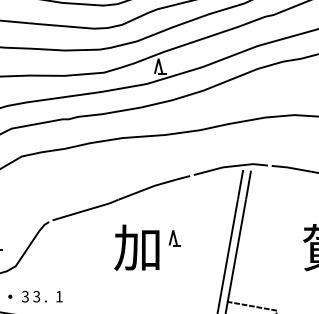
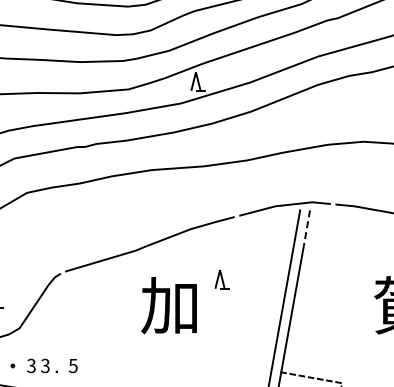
line: (248, 185) -> (306, 228), solid -> dashed
part: (174, 238) -> (221, 279), moved
text: (58, 297) -> (72, 366), 1 -> 5

